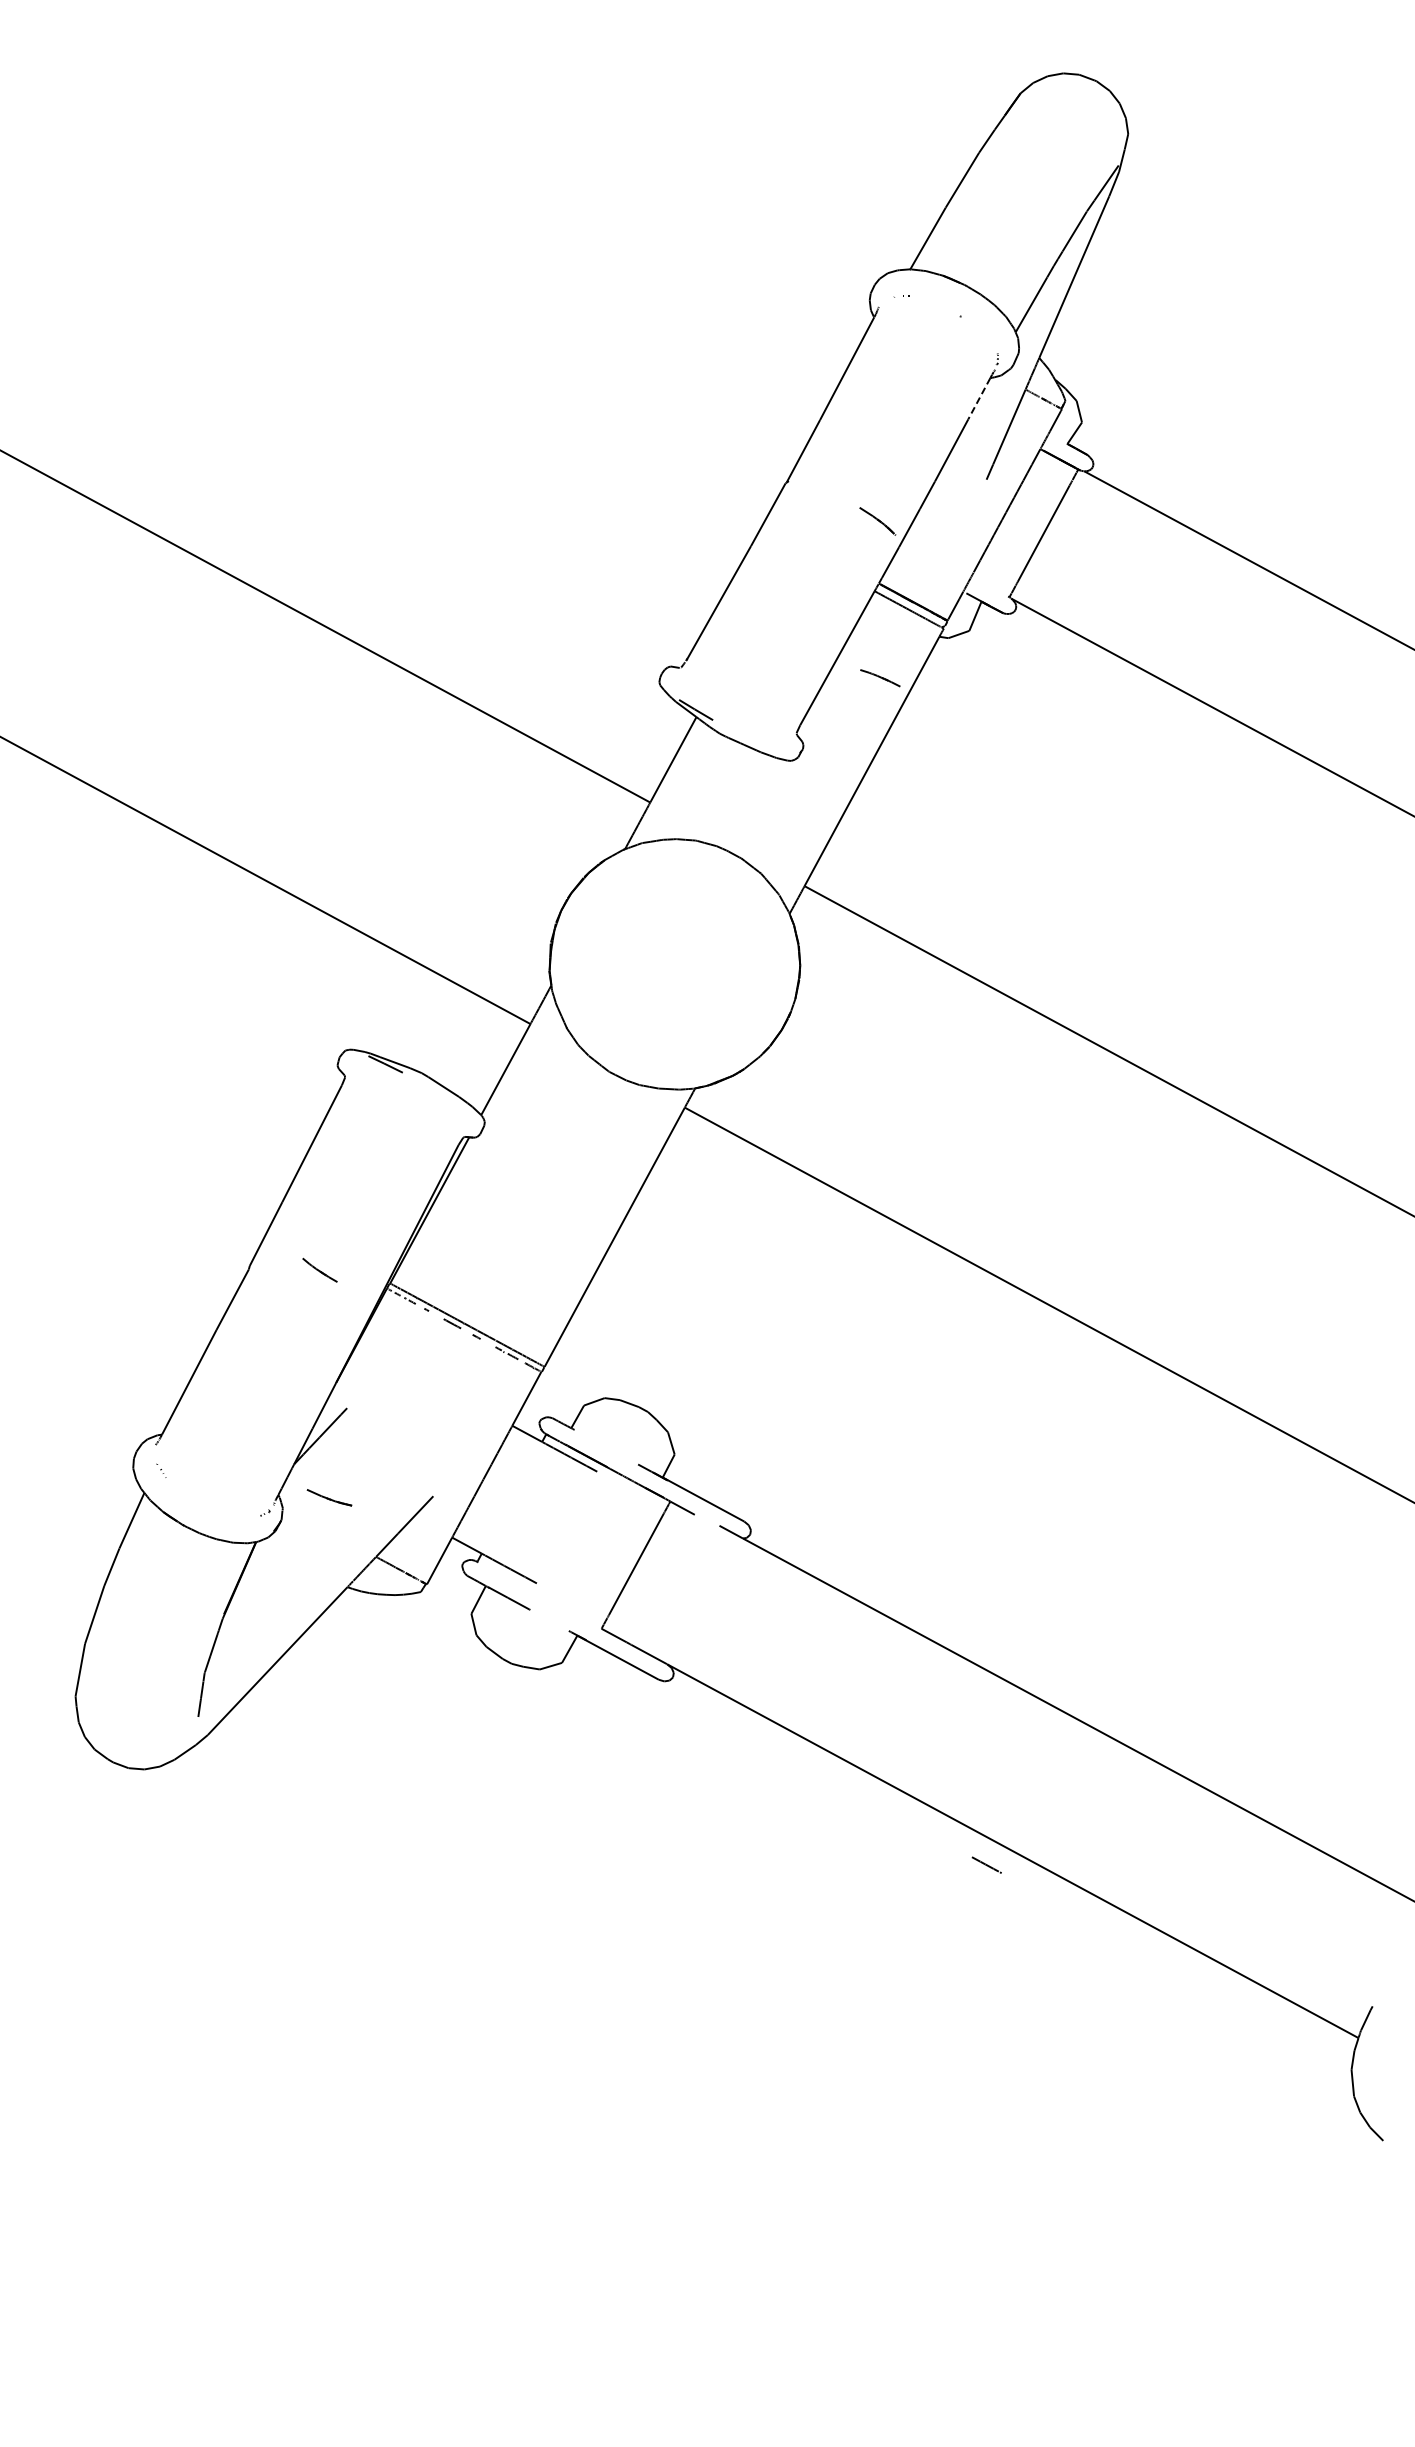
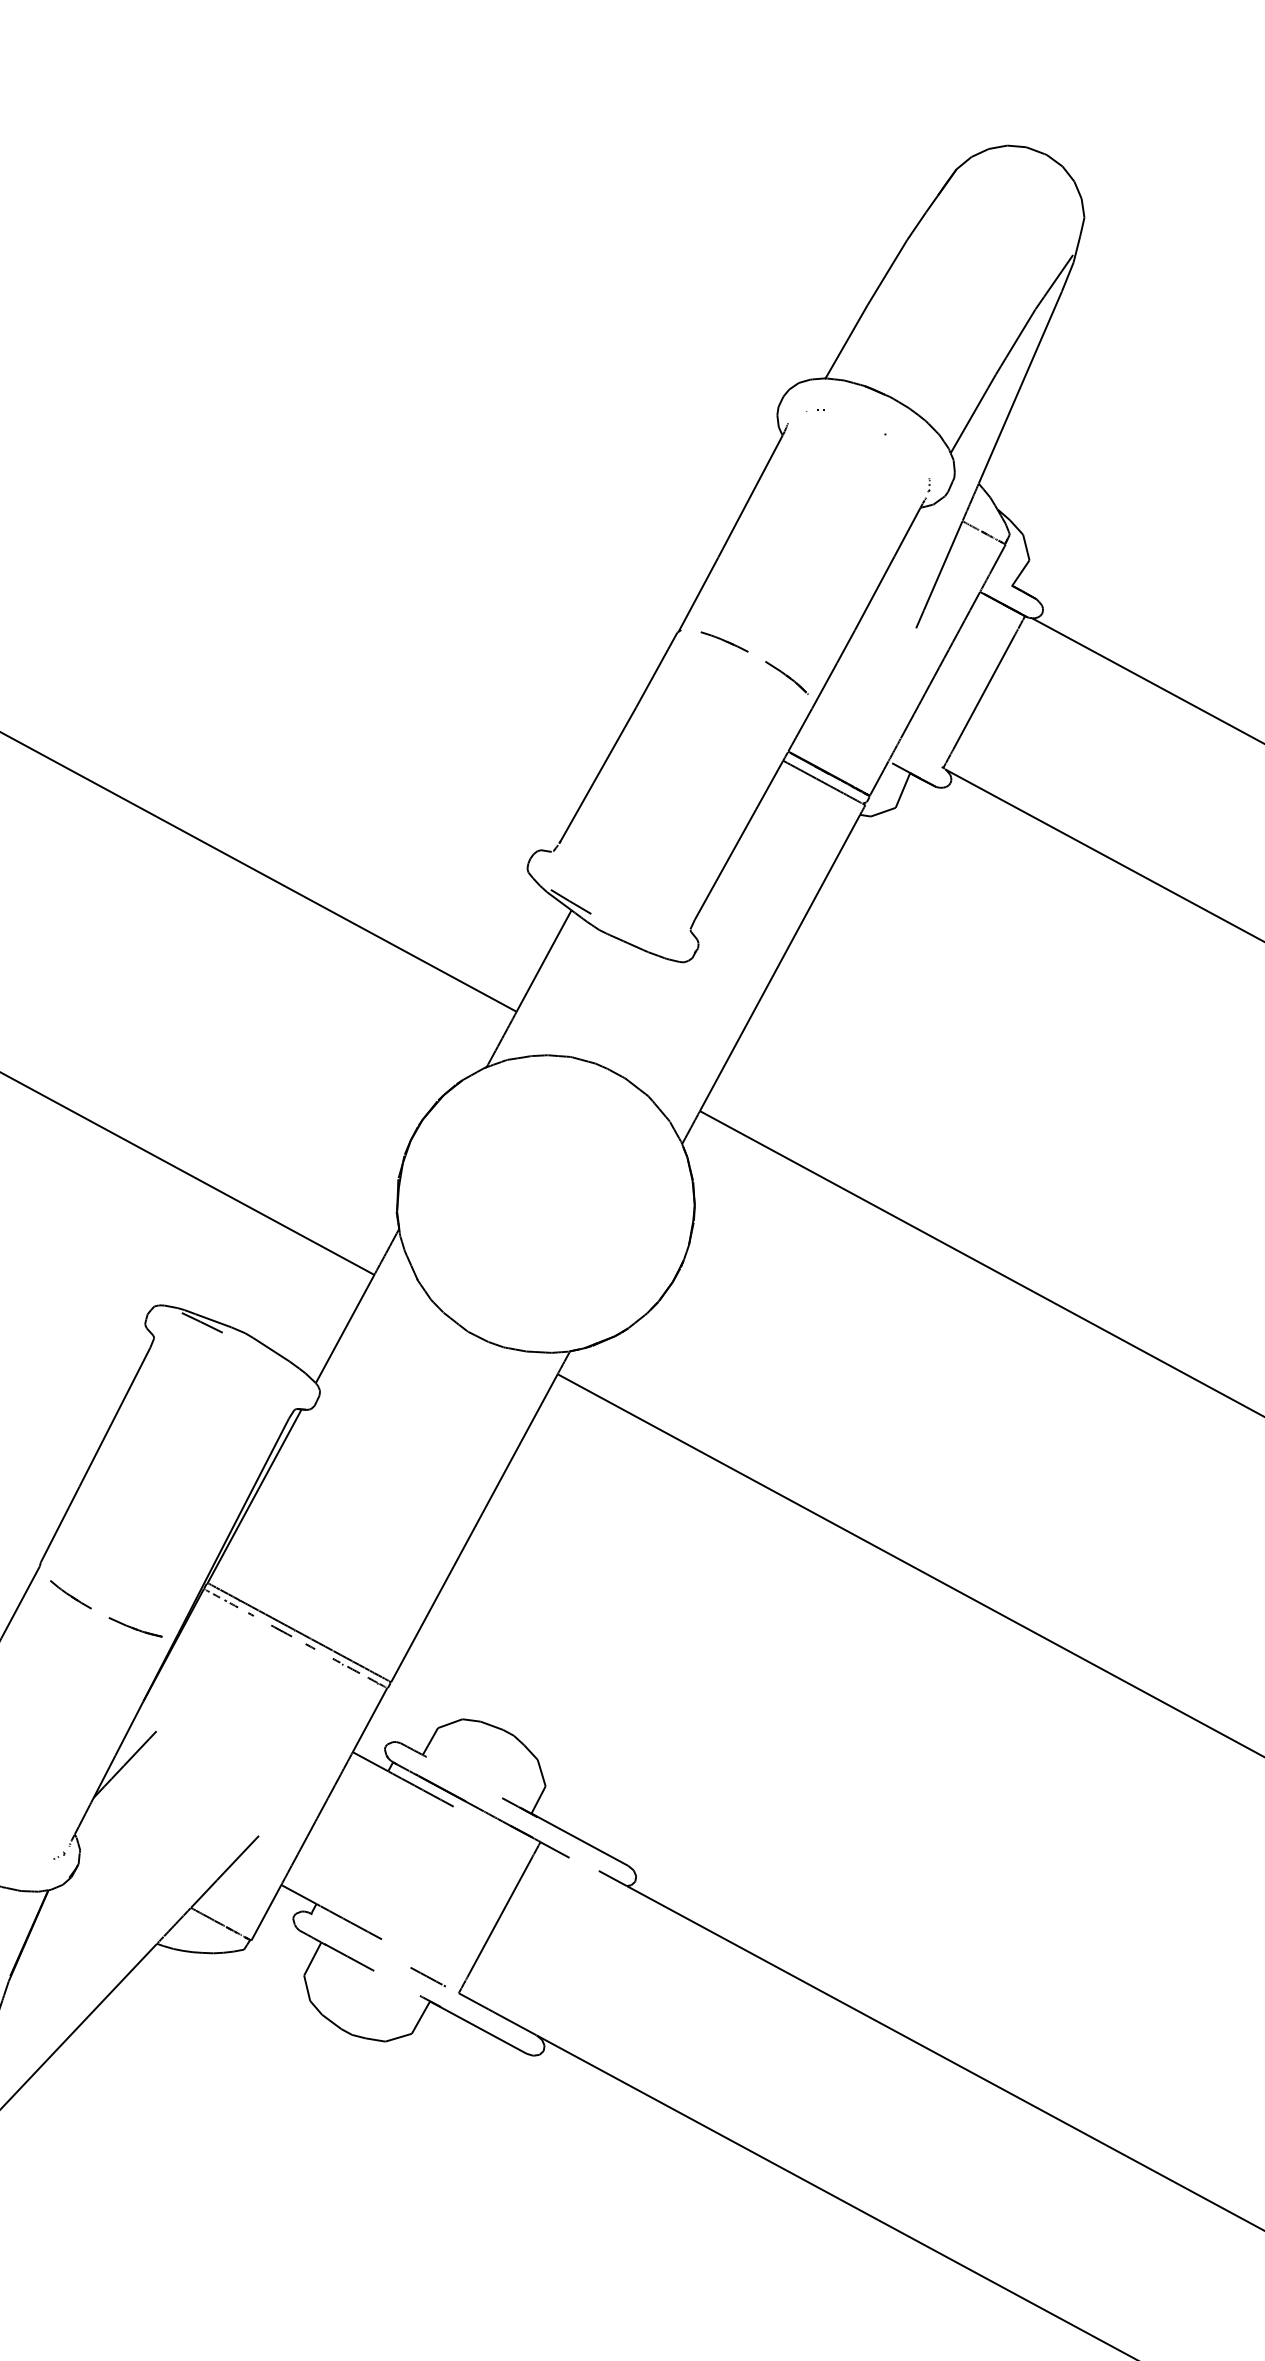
line: (979, 399) -> (907, 533), dashed -> solid
line: (880, 678) -> (724, 642), moved
part: (319, 1269) -> (70, 1593), moved
part: (329, 1497) -> (135, 1627), moved
line: (986, 1864) -> (427, 1976), moved

